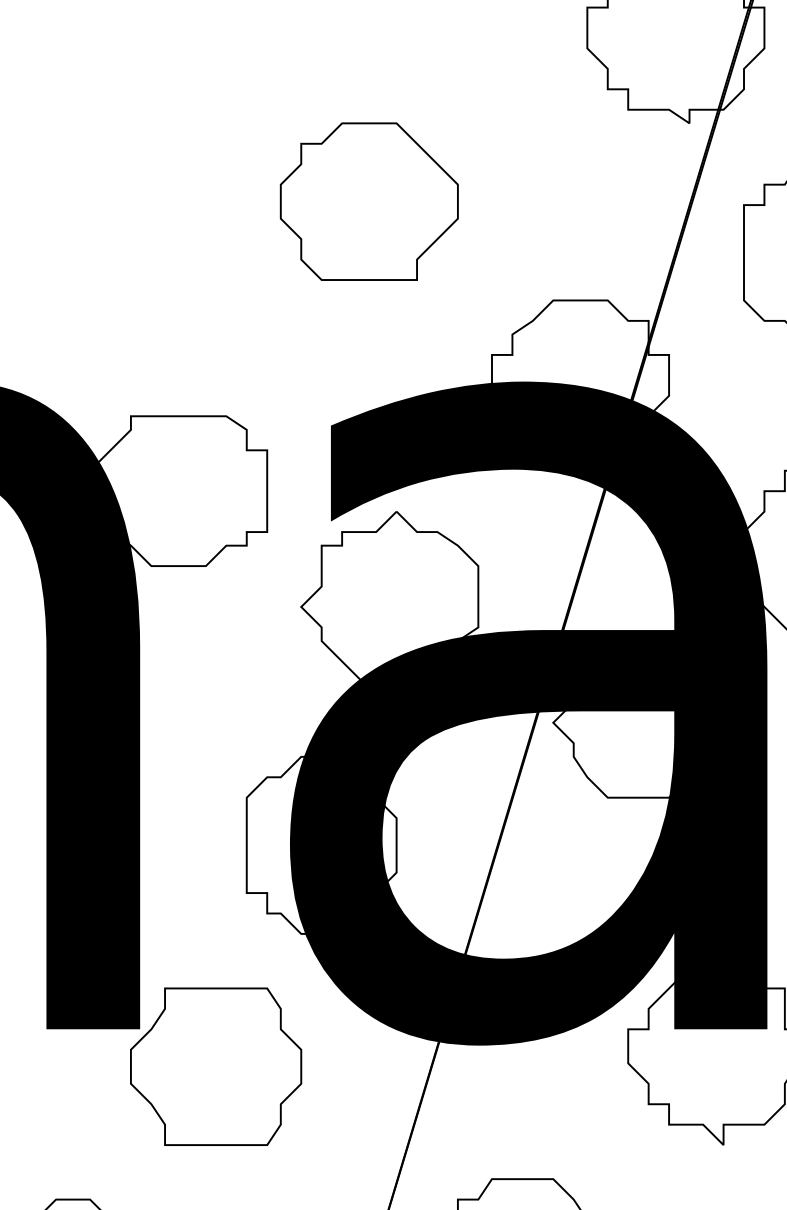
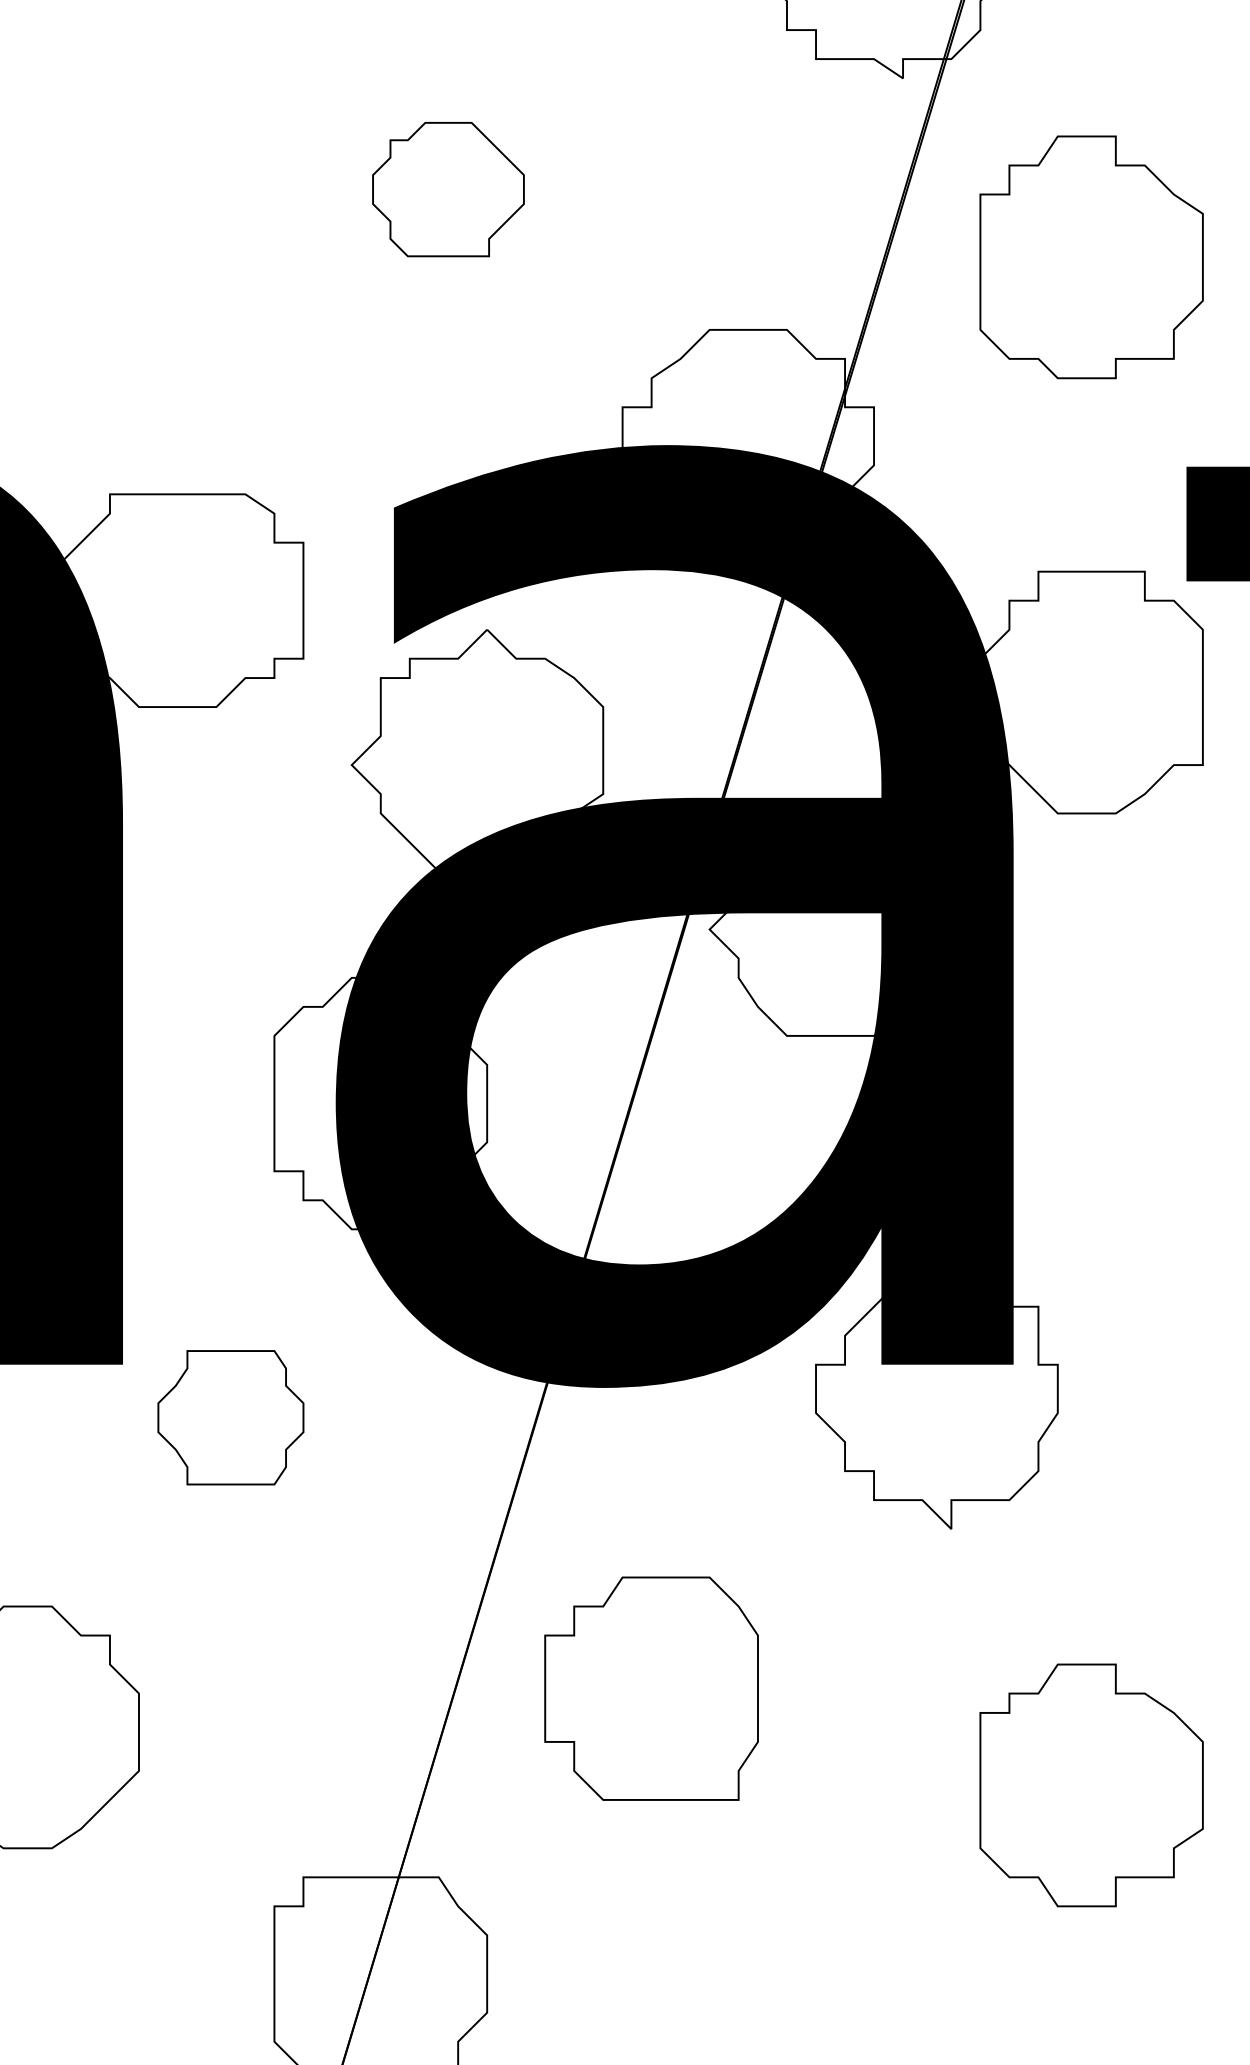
part: (369, 201) -> (448, 189), size x0.6
part: (215, 1066) -> (230, 1417), size x0.6

